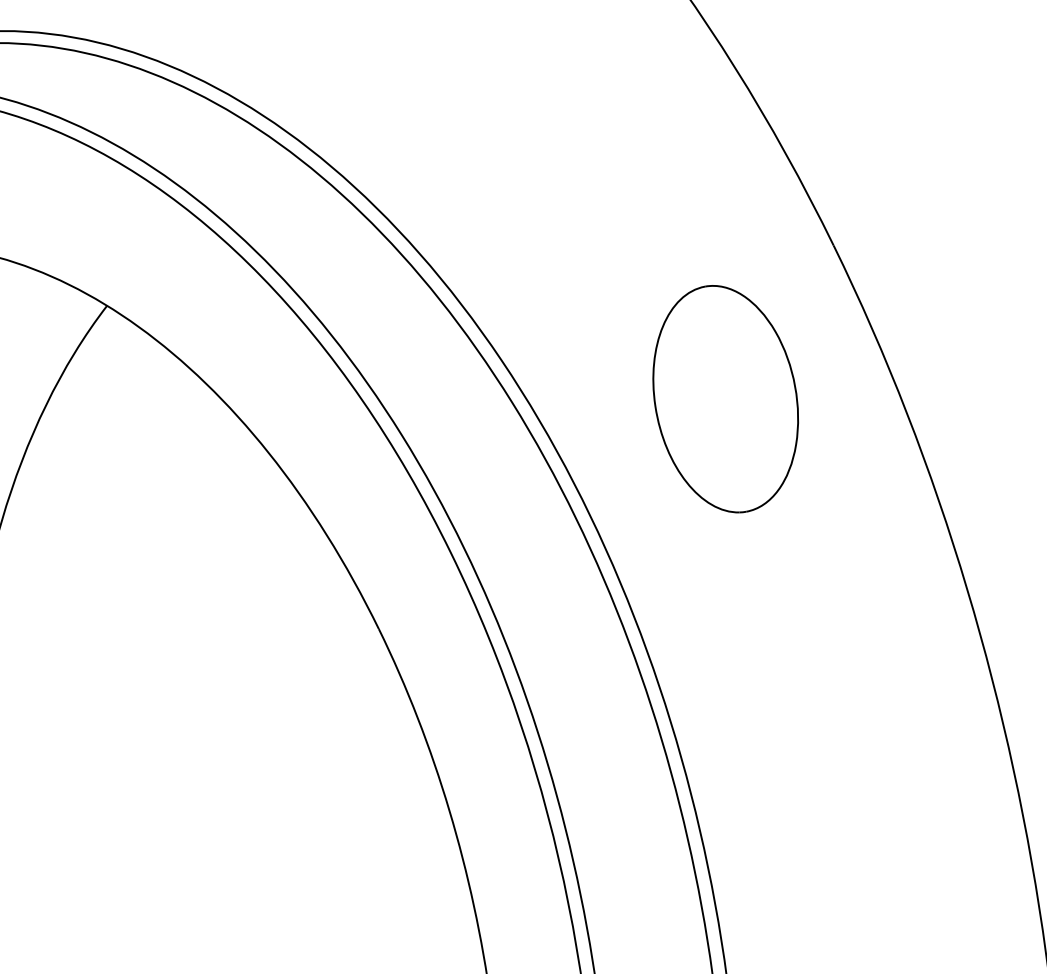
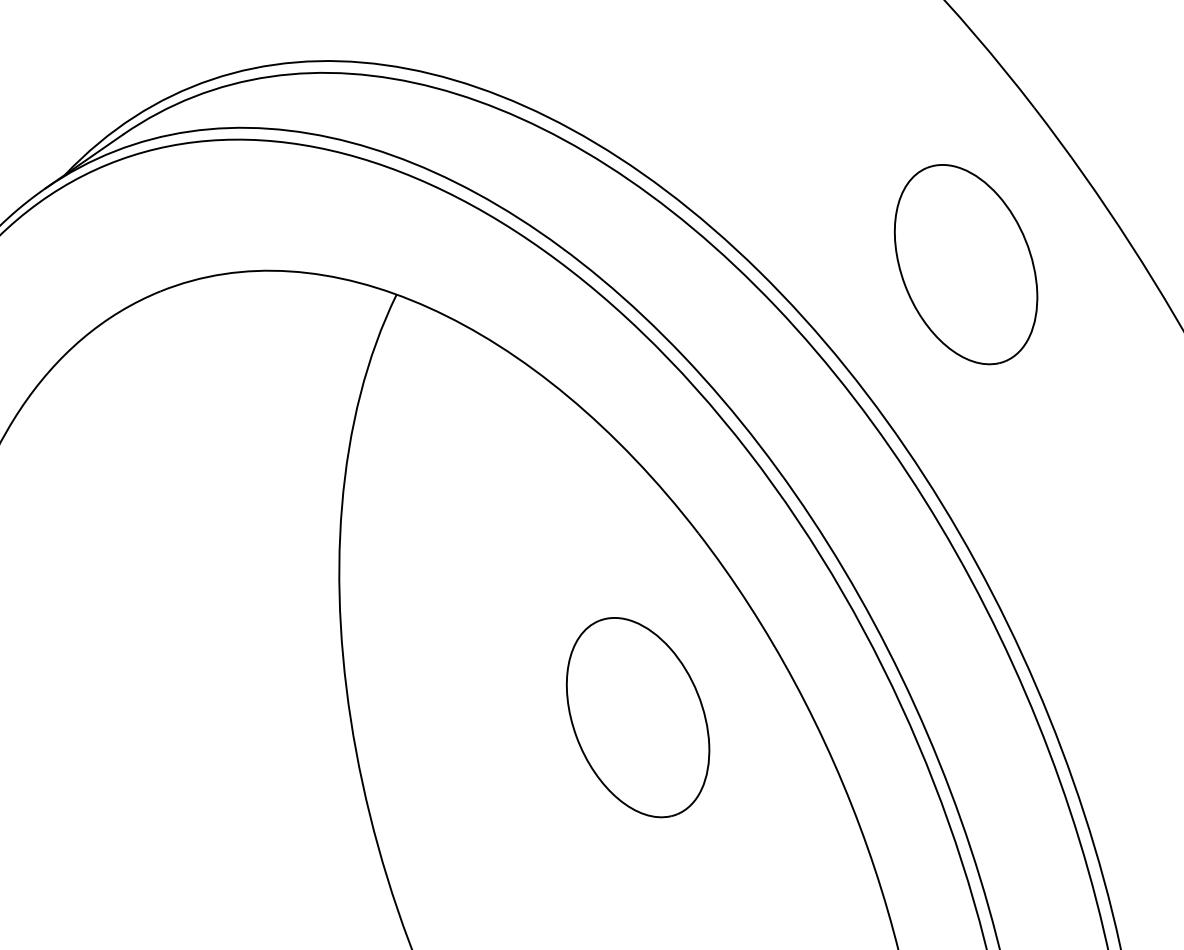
part: (272, 813) -> (637, 717), added

